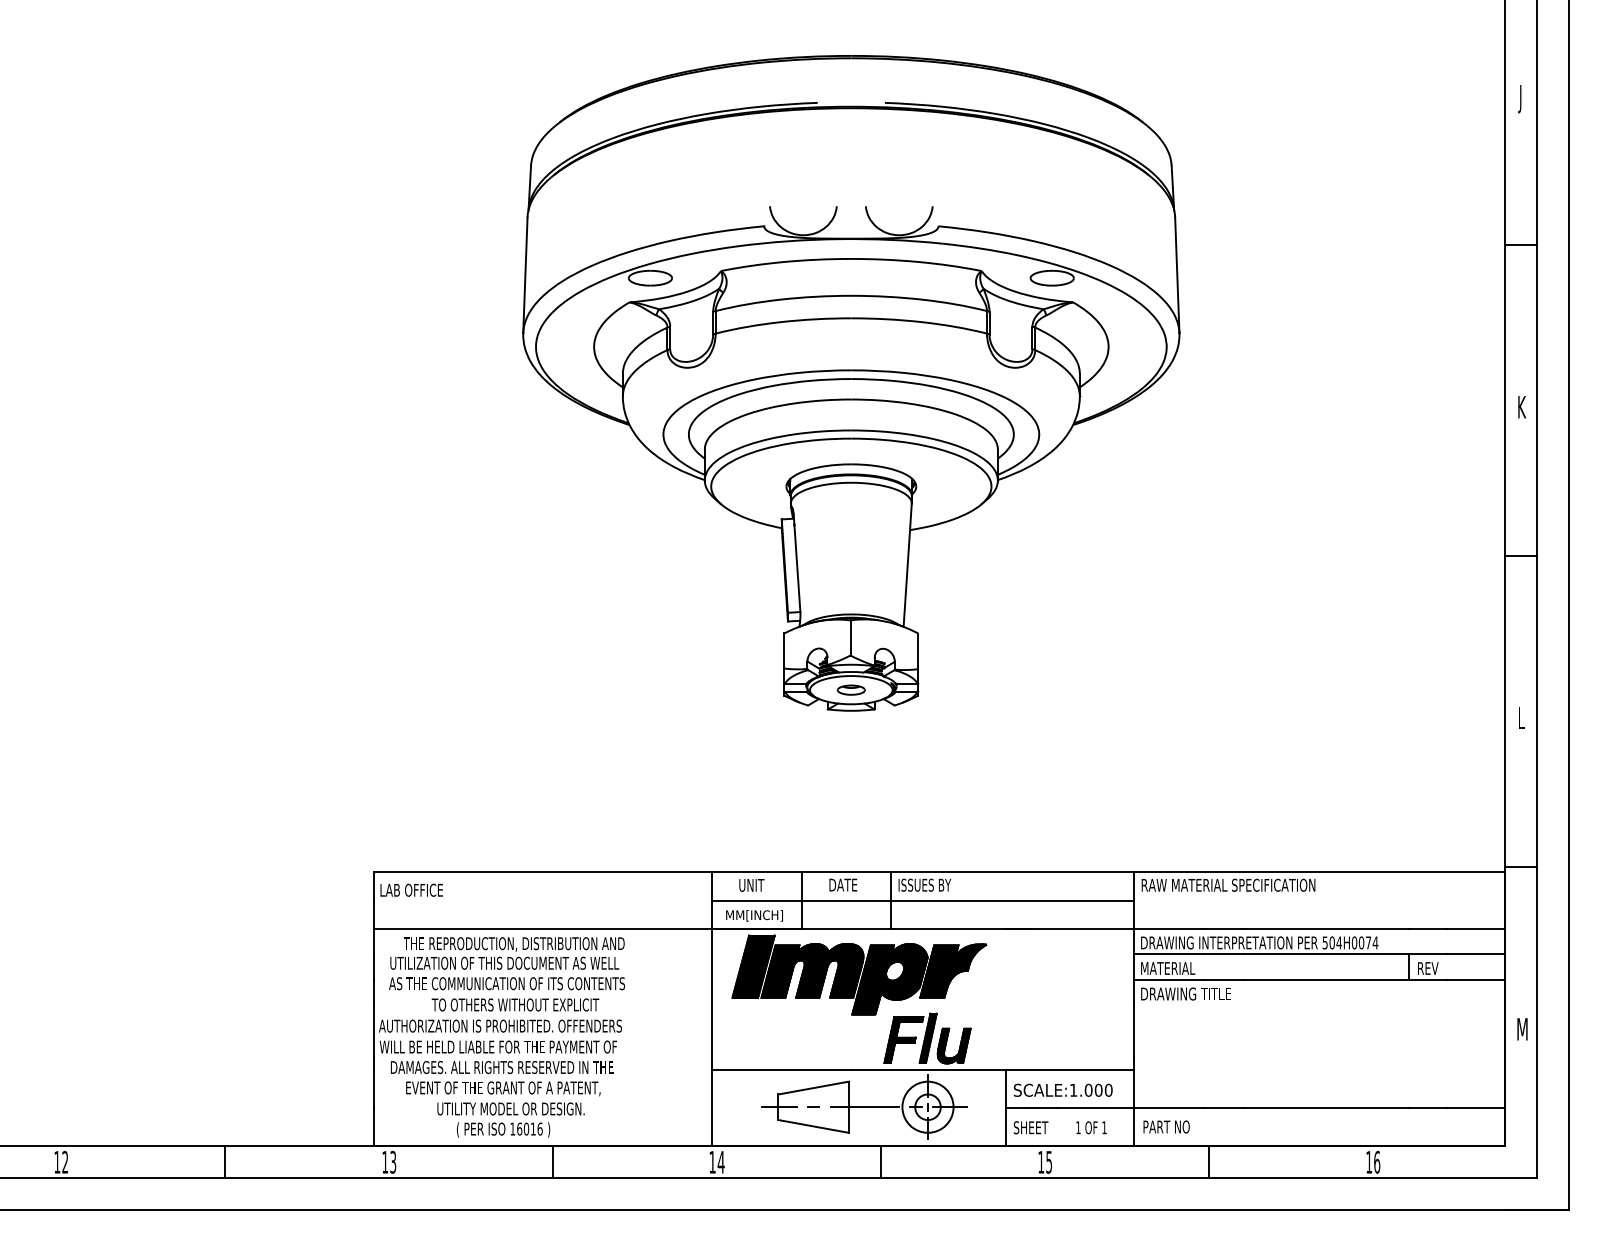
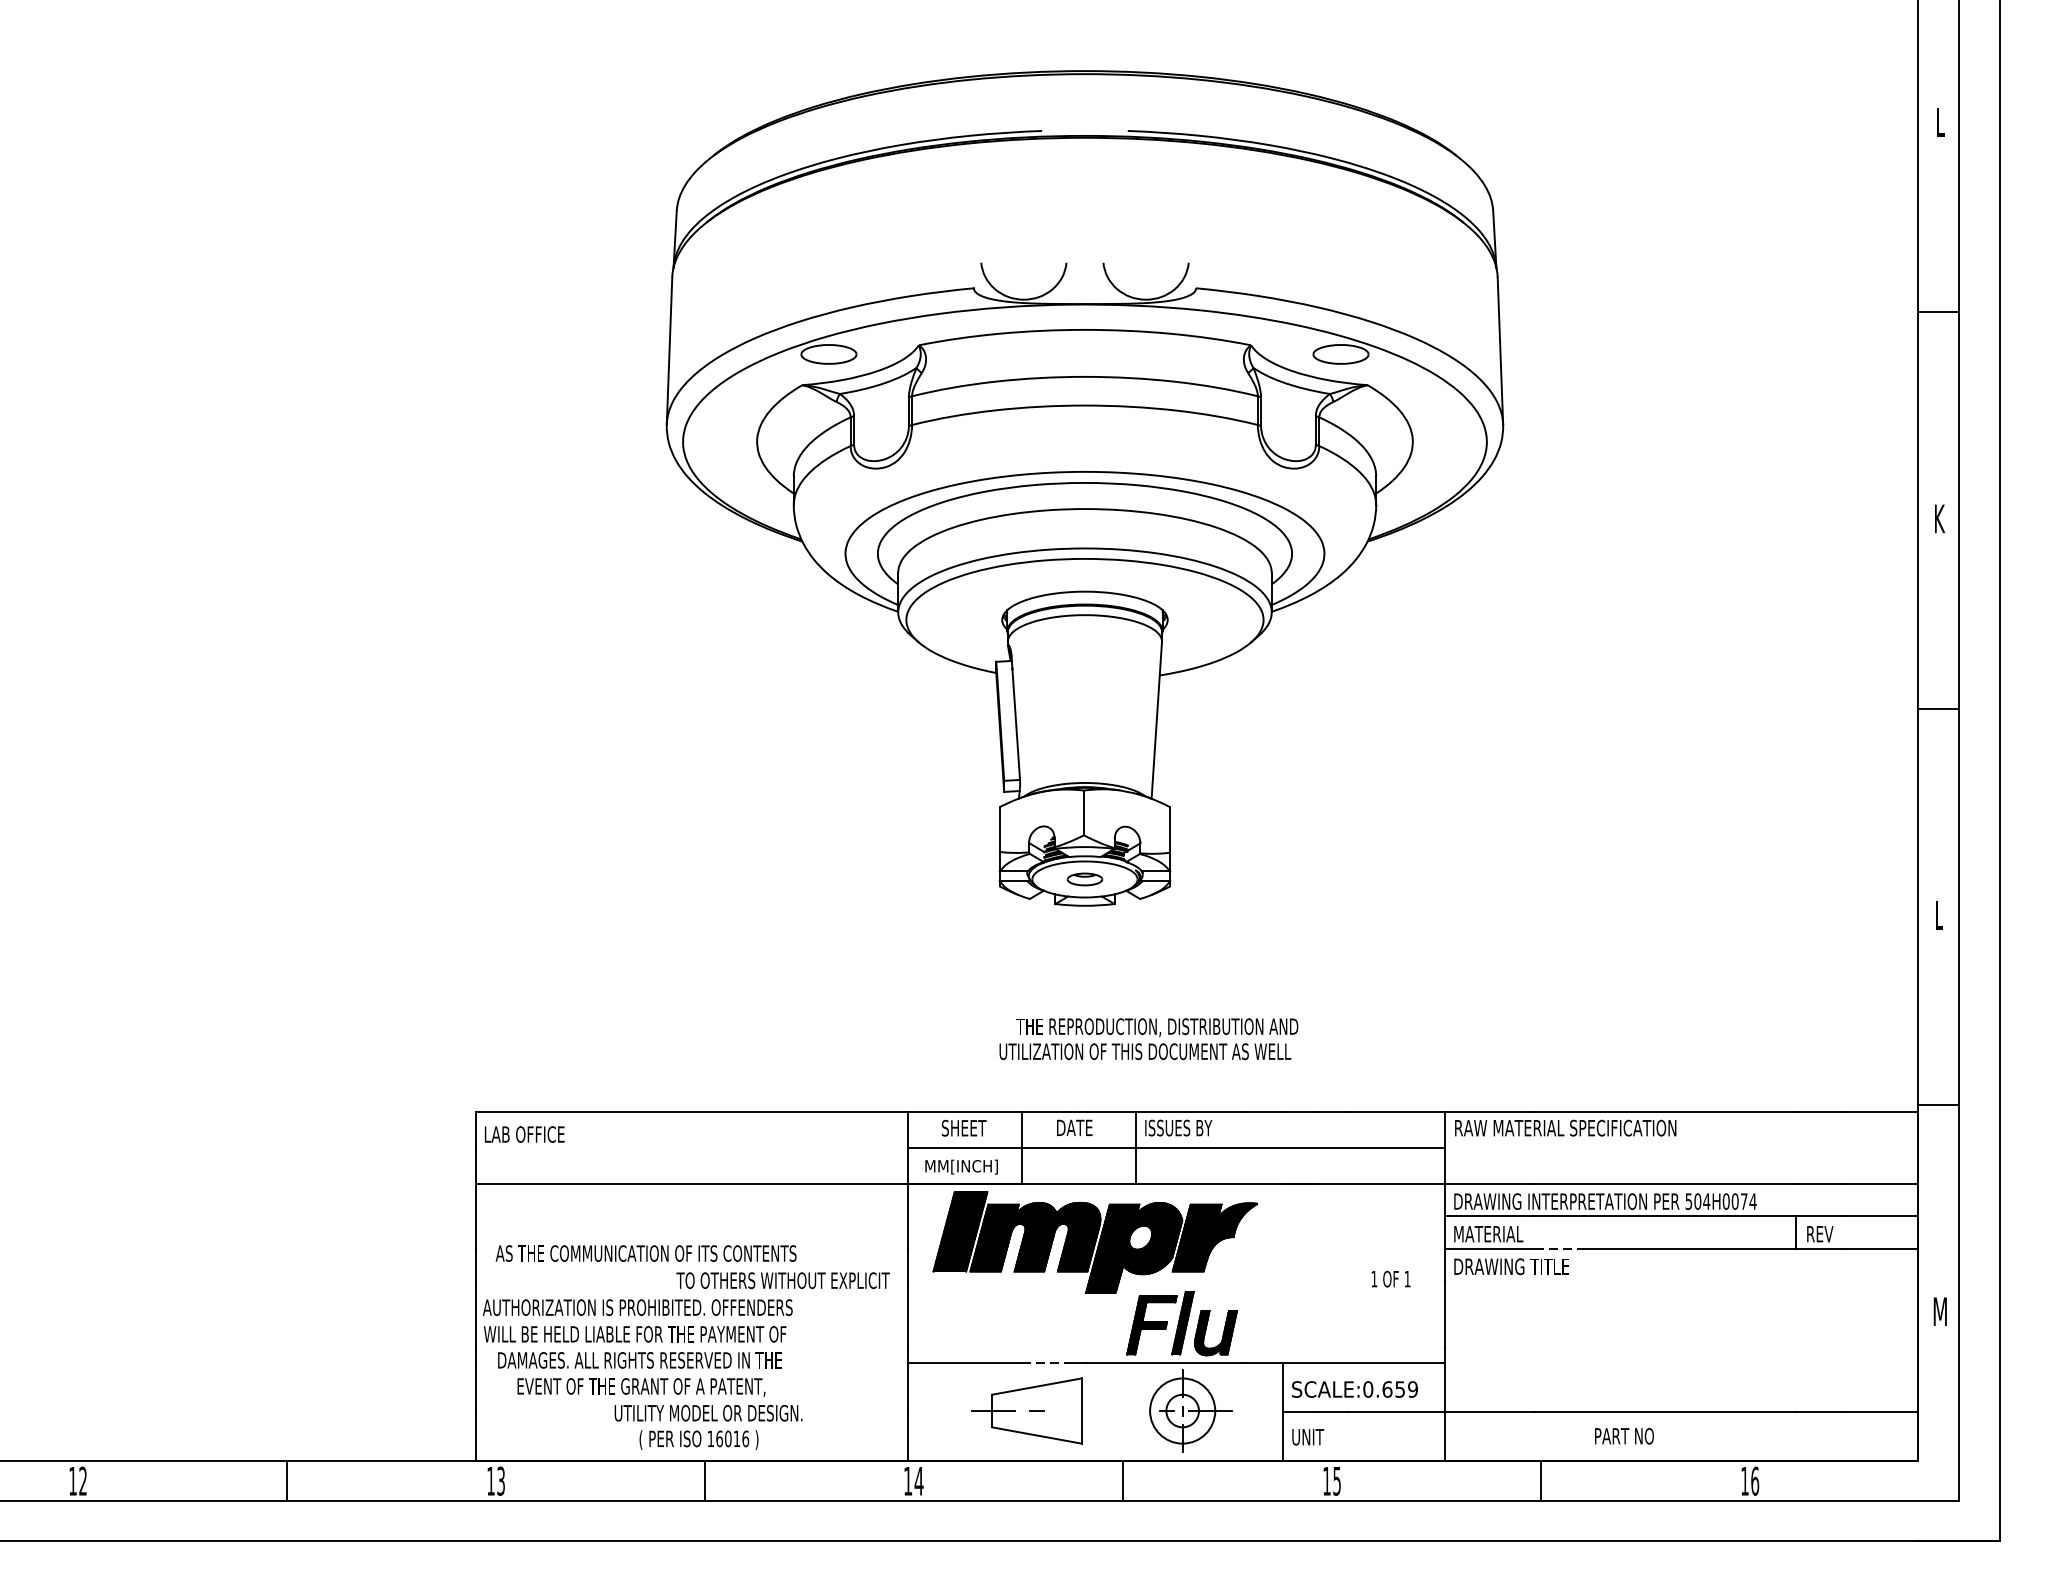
text: (1521, 99) -> (1939, 126), J -> L
text: (756, 884) -> (964, 1127), UNIT -> SHEET
text: (507, 953) -> (1148, 1039), moved
line: (1224, 980) -> (1560, 1249), solid -> dashed
text: (515, 1004) -> (783, 1280), moved
line: (821, 1069) -> (1046, 1362), solid -> dashed
text: (1090, 1089) -> (1389, 1388), SCALE:1.000 -> SCALE:0.659
line: (864, 1107) -> (1101, 1411), removed
text: (510, 1119) -> (707, 1426), moved
text: (1166, 1126) -> (1624, 1435), moved
text: (1030, 1127) -> (1313, 1436), SHEET -> UNIT
text: (1091, 1127) -> (1391, 1278), moved

